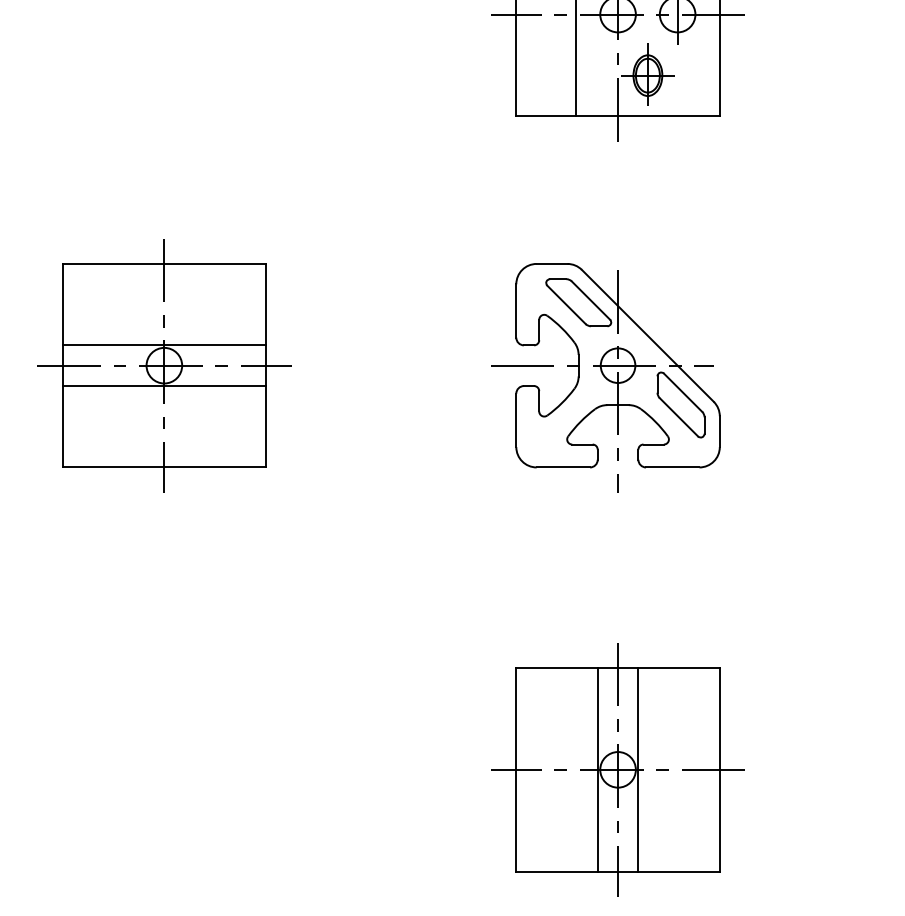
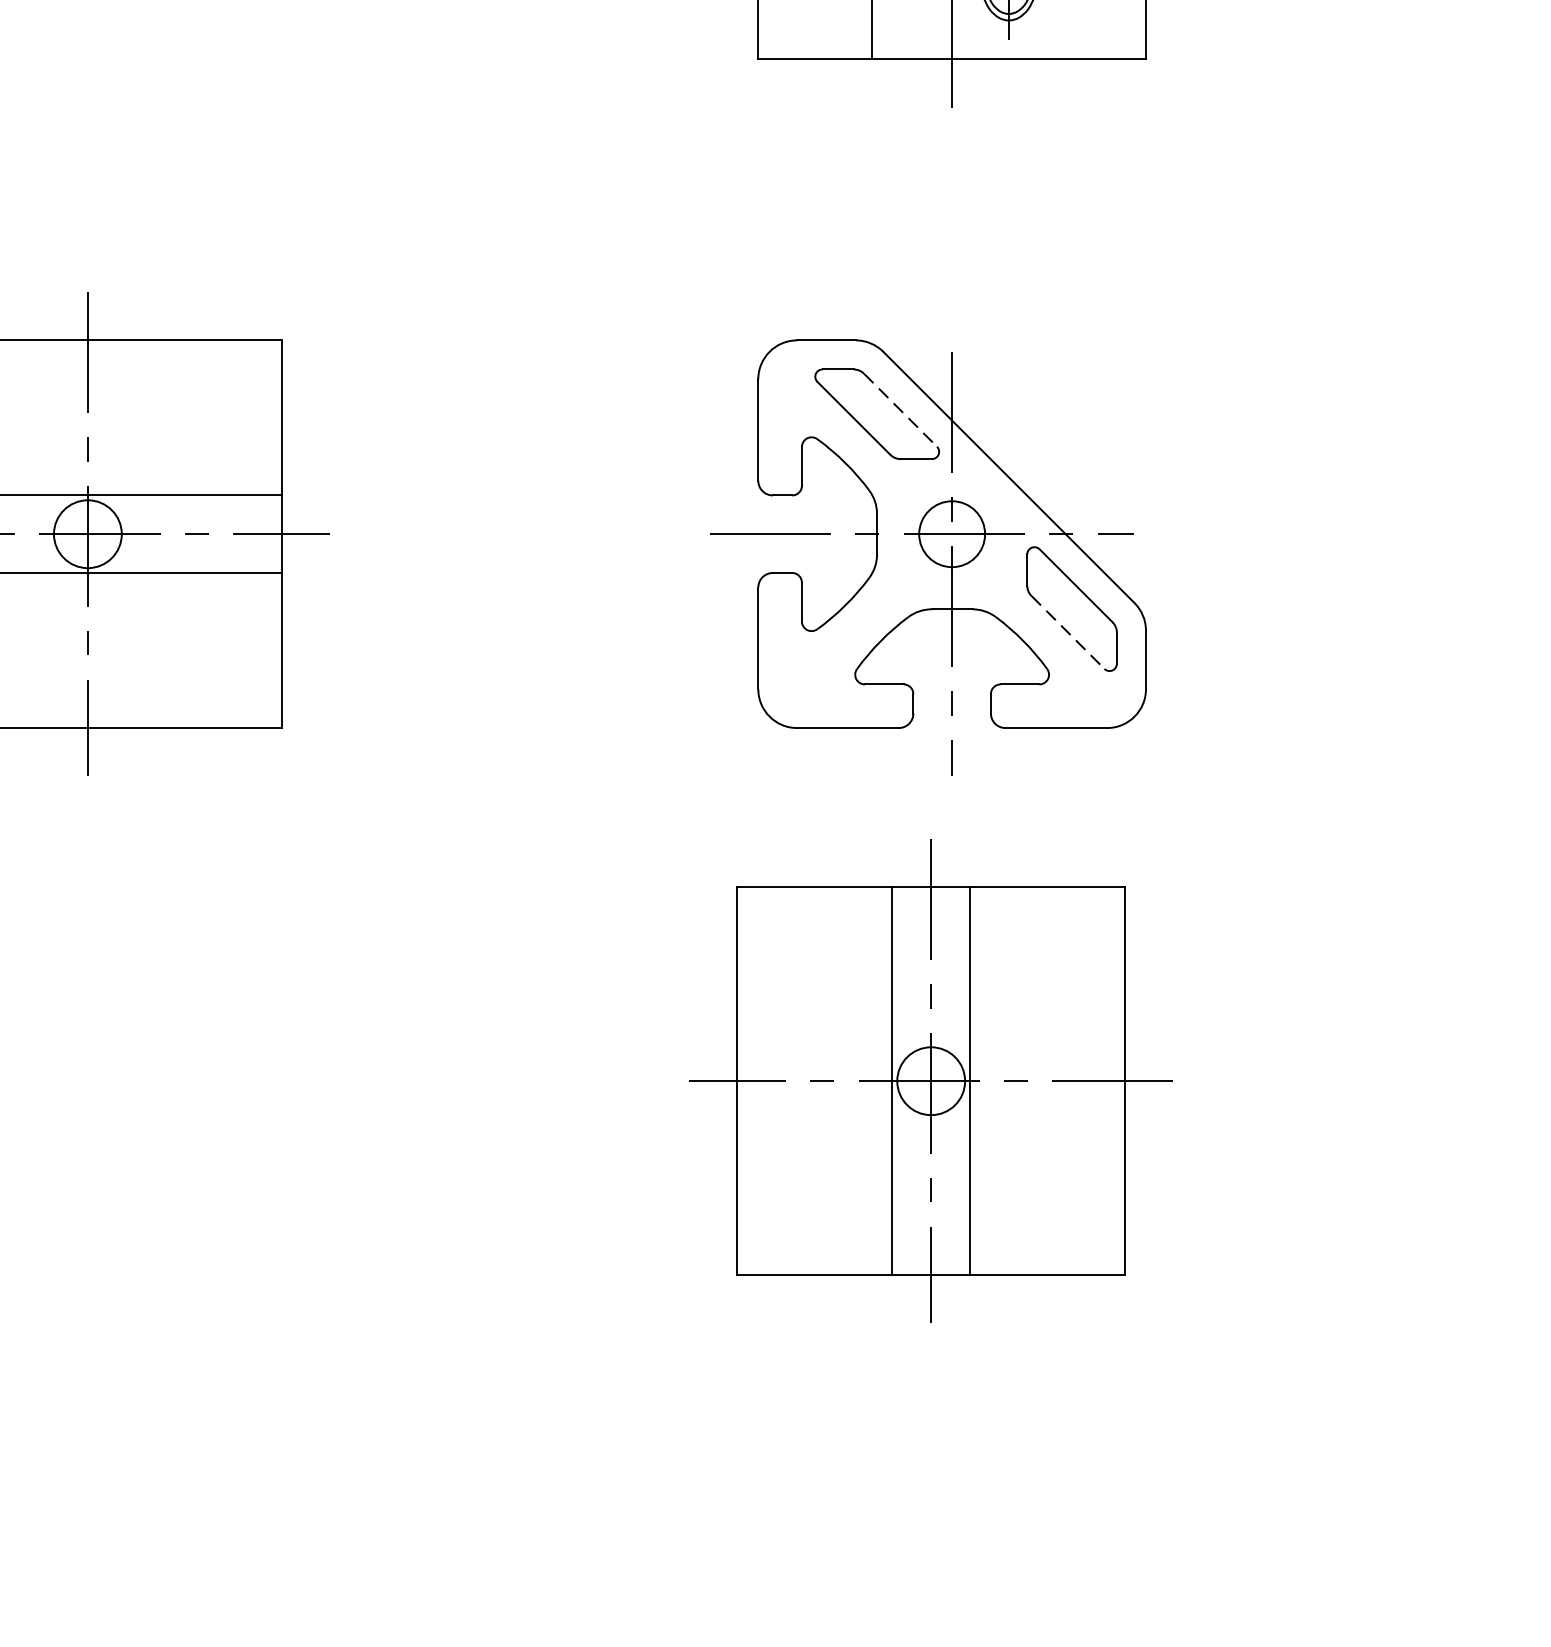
line: (591, 300) -> (901, 410), solid -> dashed
line: (679, 417) -> (1069, 632), solid -> dashed
part: (617, 769) -> (930, 1080), moved

